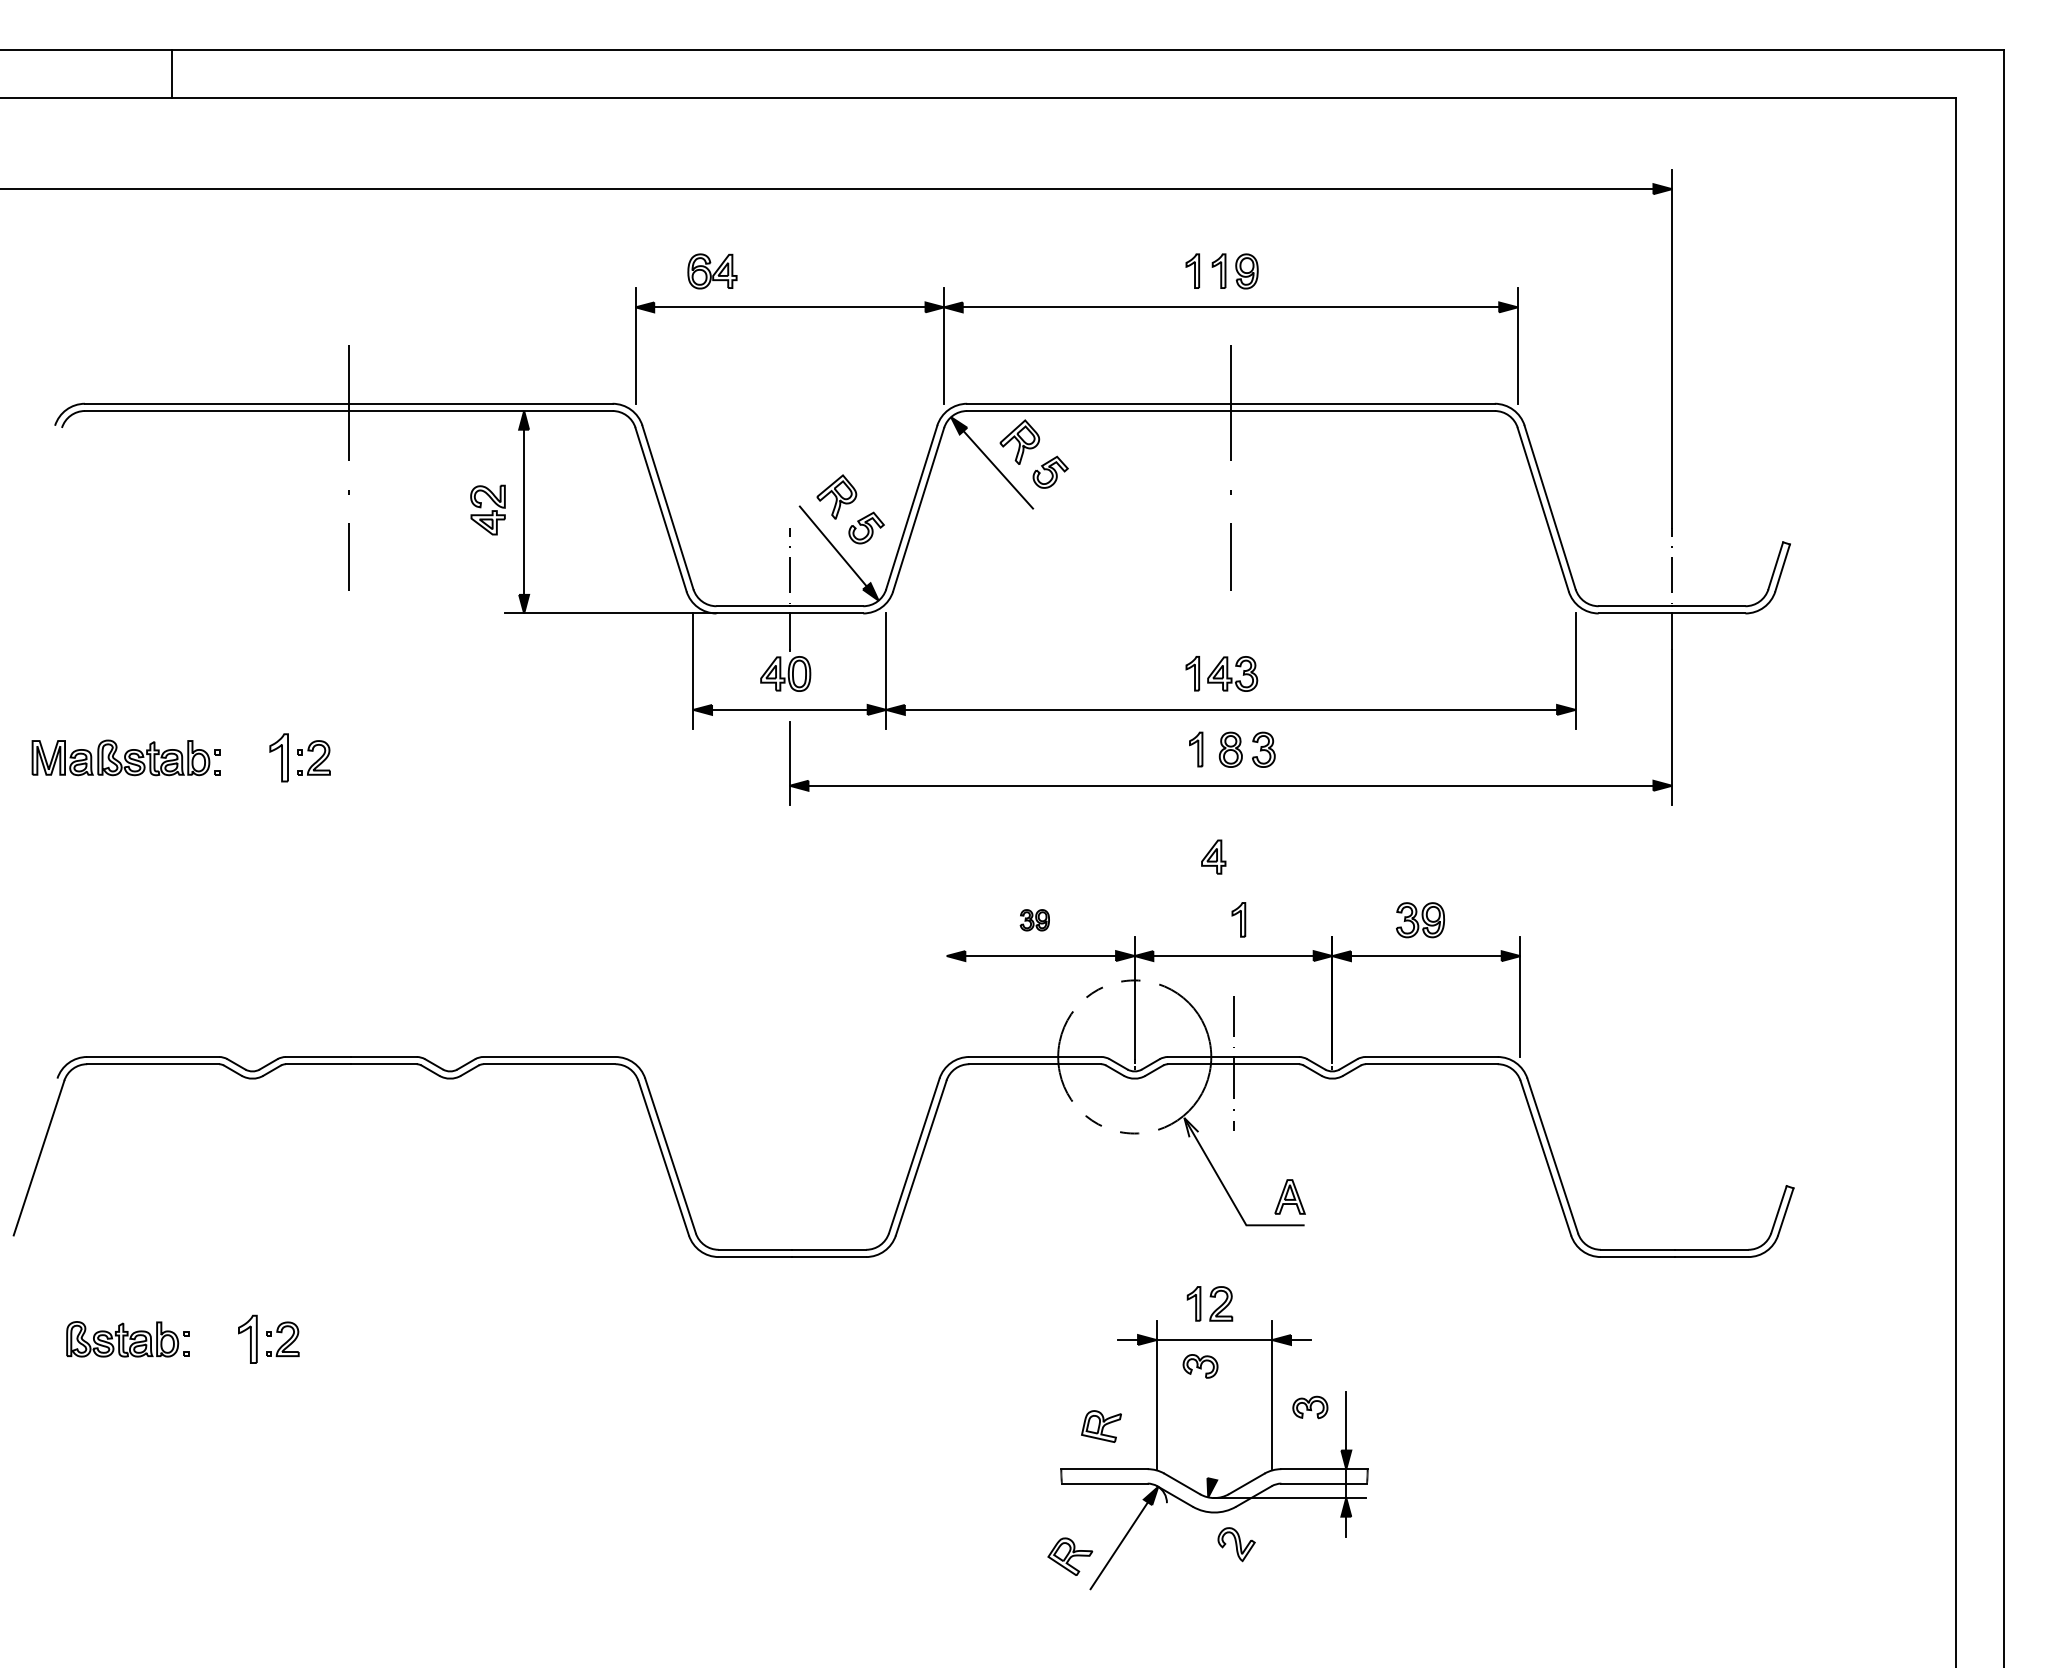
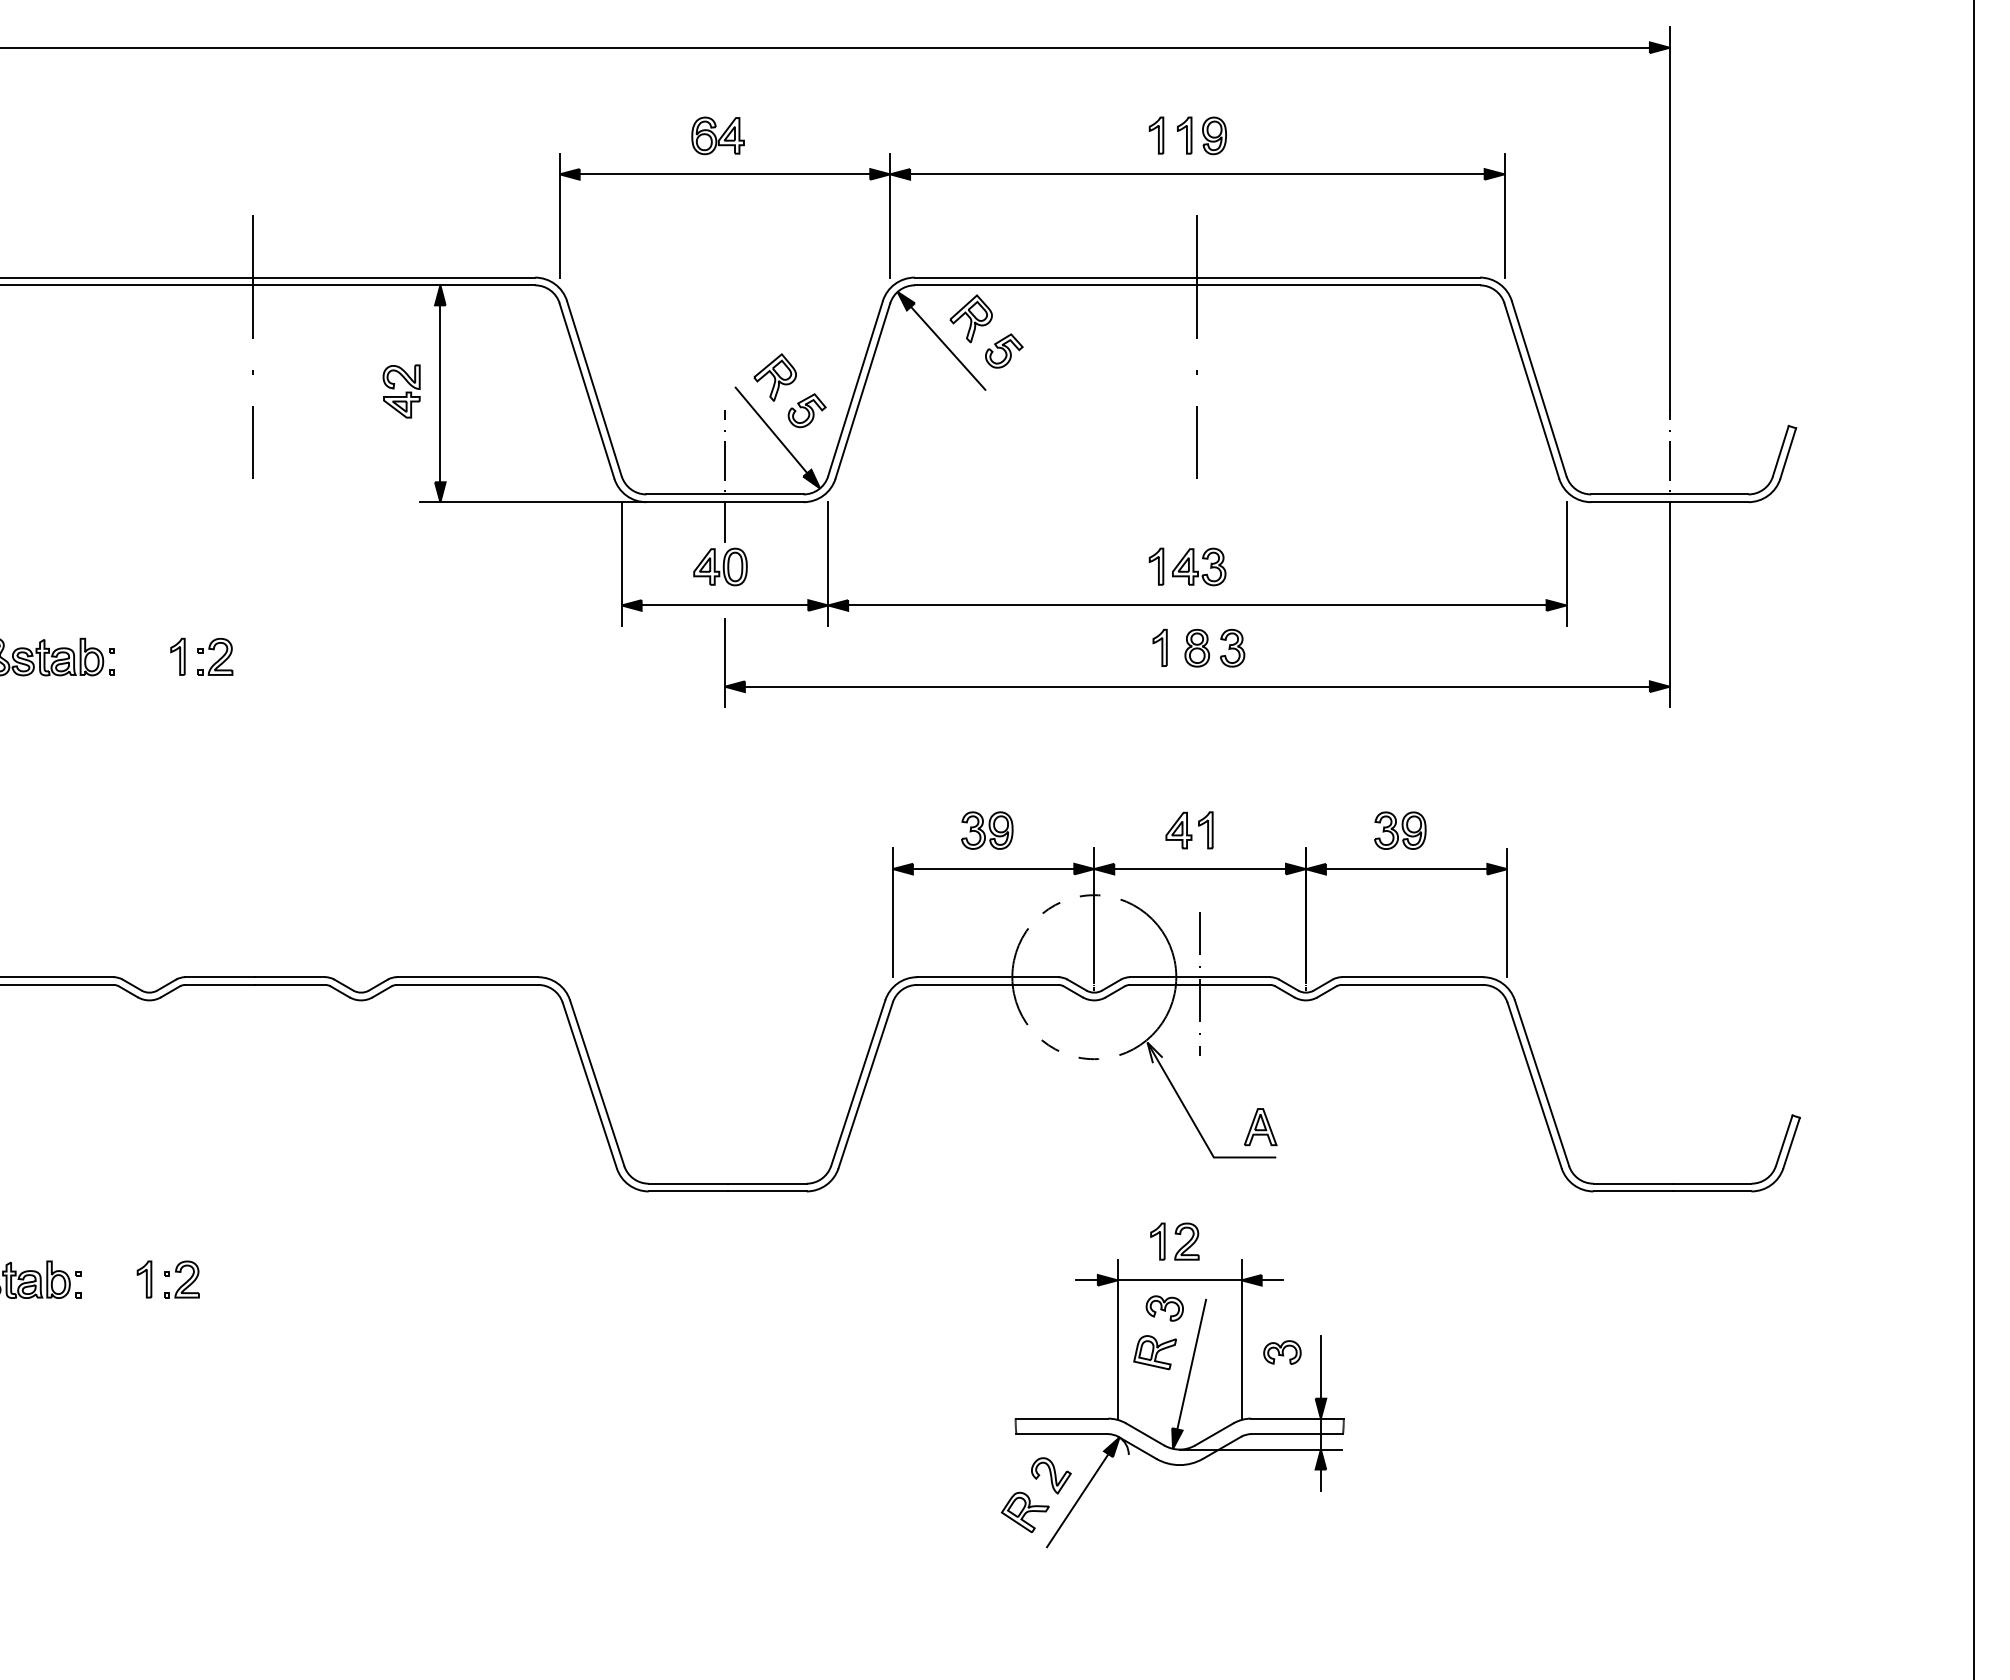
part: (712, 271) -> (718, 135), moved
part: (278, 757) -> (177, 656), size x0.71
part: (1213, 856) -> (1178, 829), moved
part: (1034, 920) -> (986, 831), size x1.67
line: (946, 996) -> (892, 912), added
part: (247, 1338) -> (144, 1278), size x0.71
line: (1225, 1418) -> (1191, 1364), added
part: (1101, 1426) -> (1155, 1352), moved
part: (1236, 1544) -> (1051, 1475), moved

